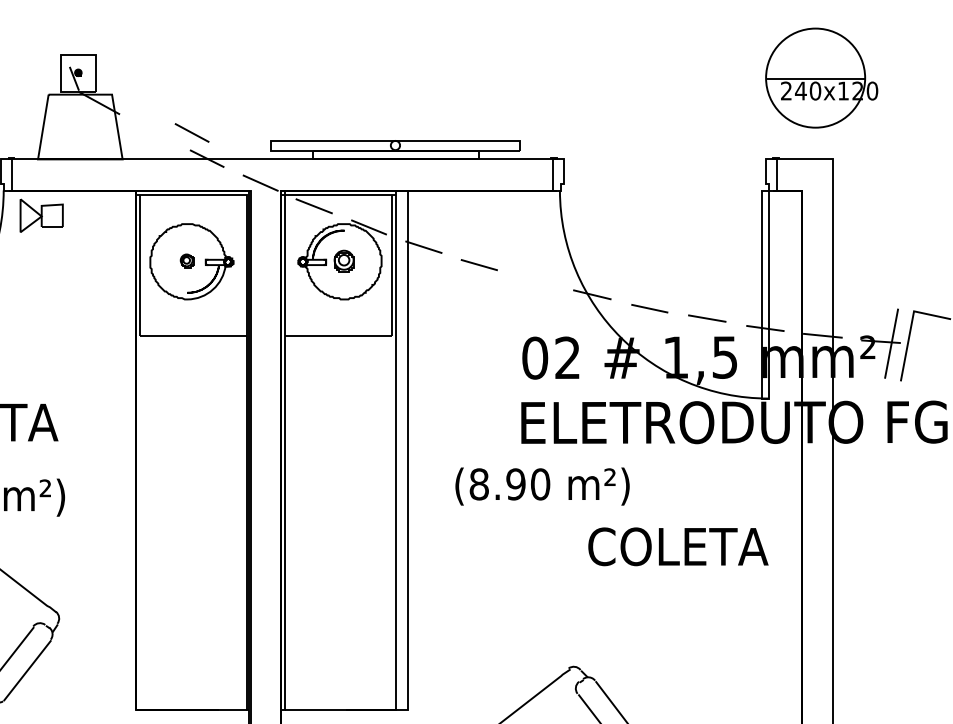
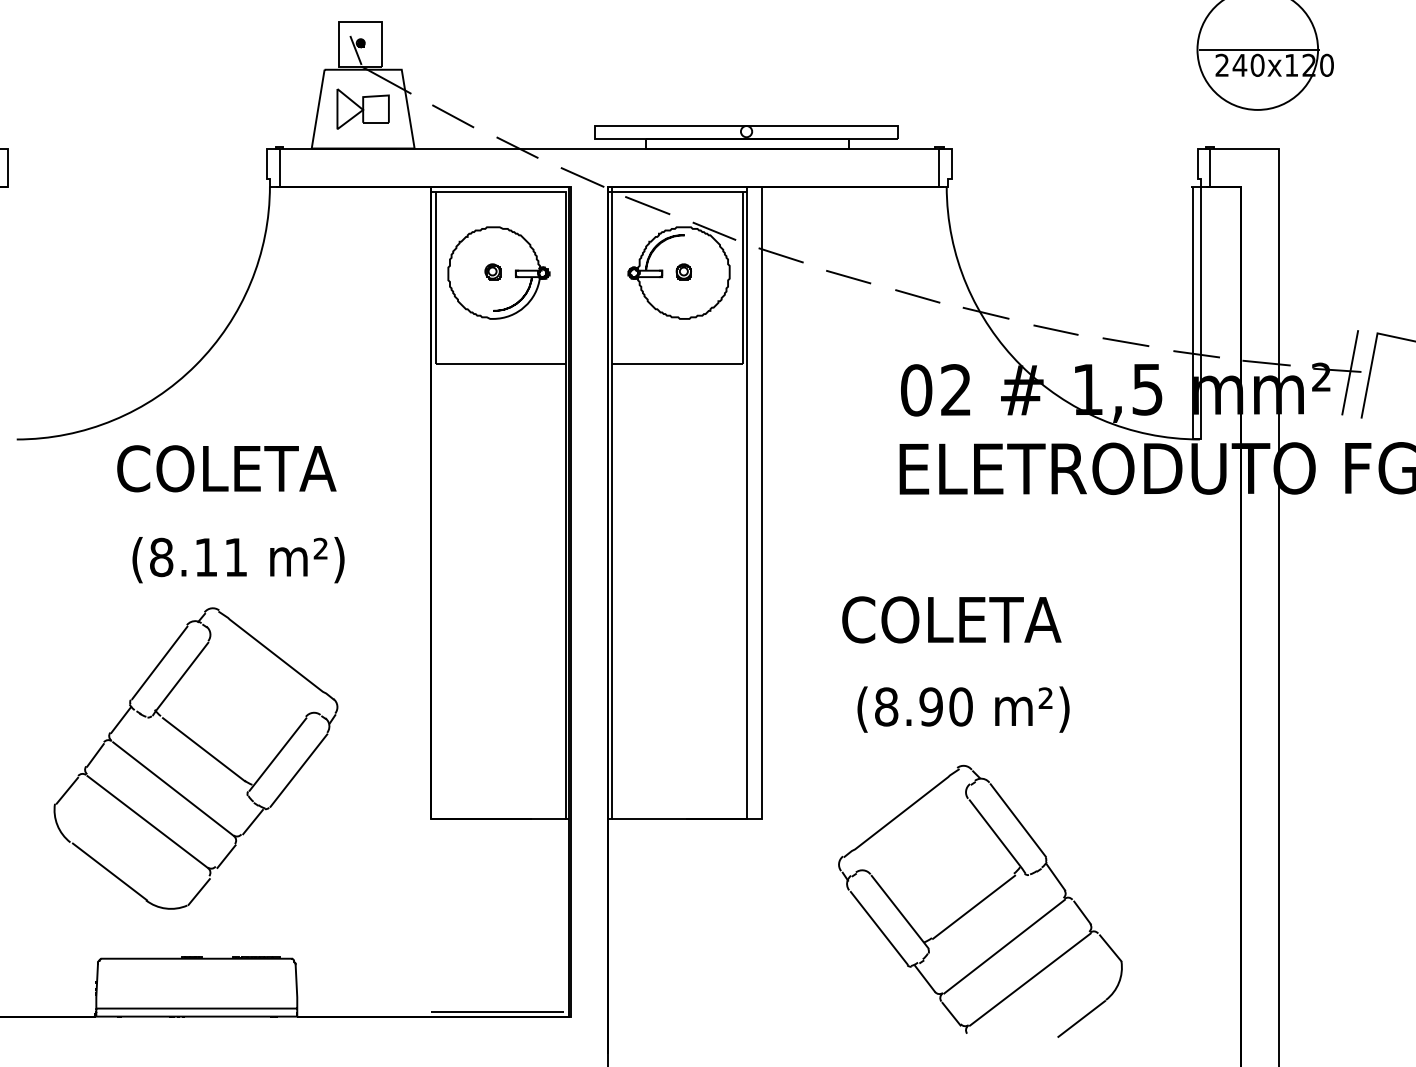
line: (192, 133) -> (453, 116), moved
part: (41, 215) -> (362, 108), moved
part: (343, 260) -> (683, 271), size x0.62
line: (535, 281) -> (917, 296), added
text: (542, 486) -> (963, 709), moved
text: (678, 546) -> (951, 619), moved

